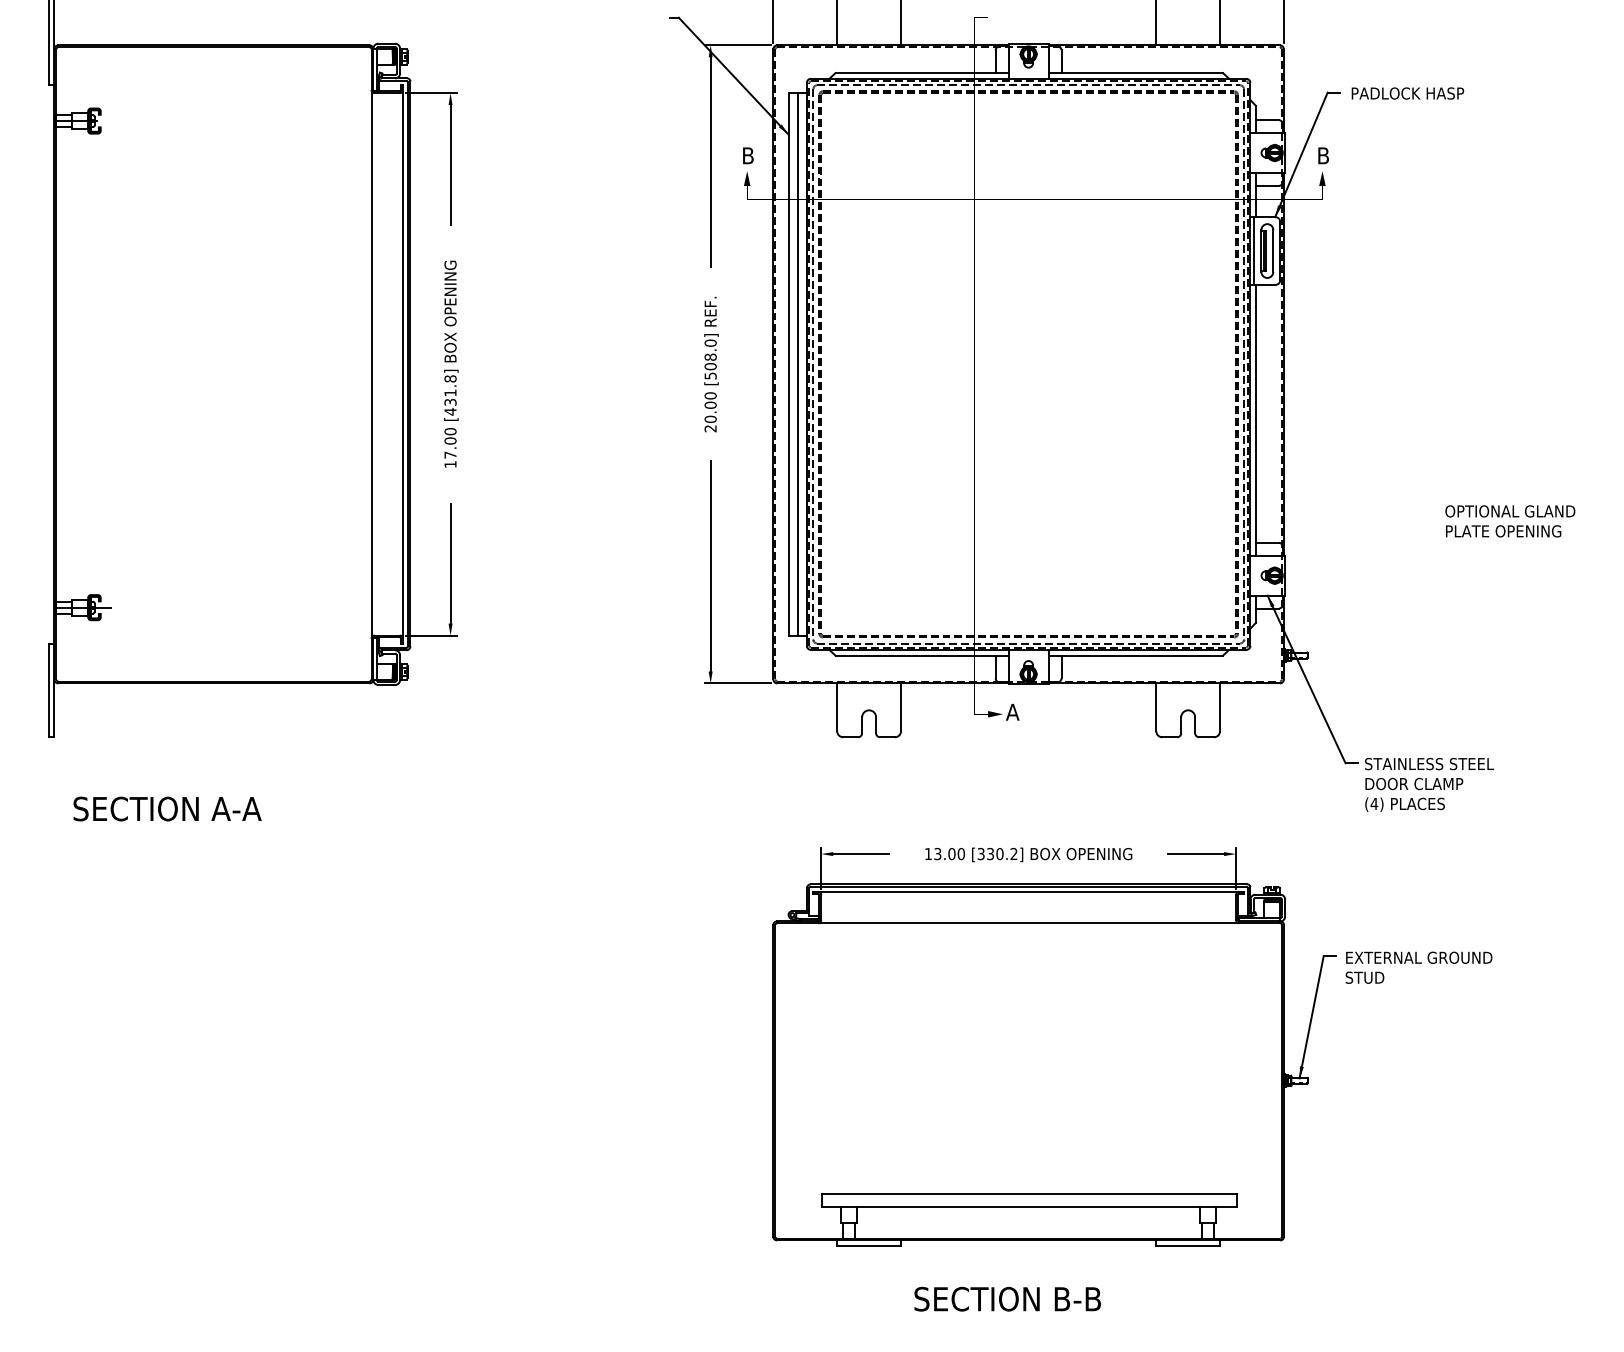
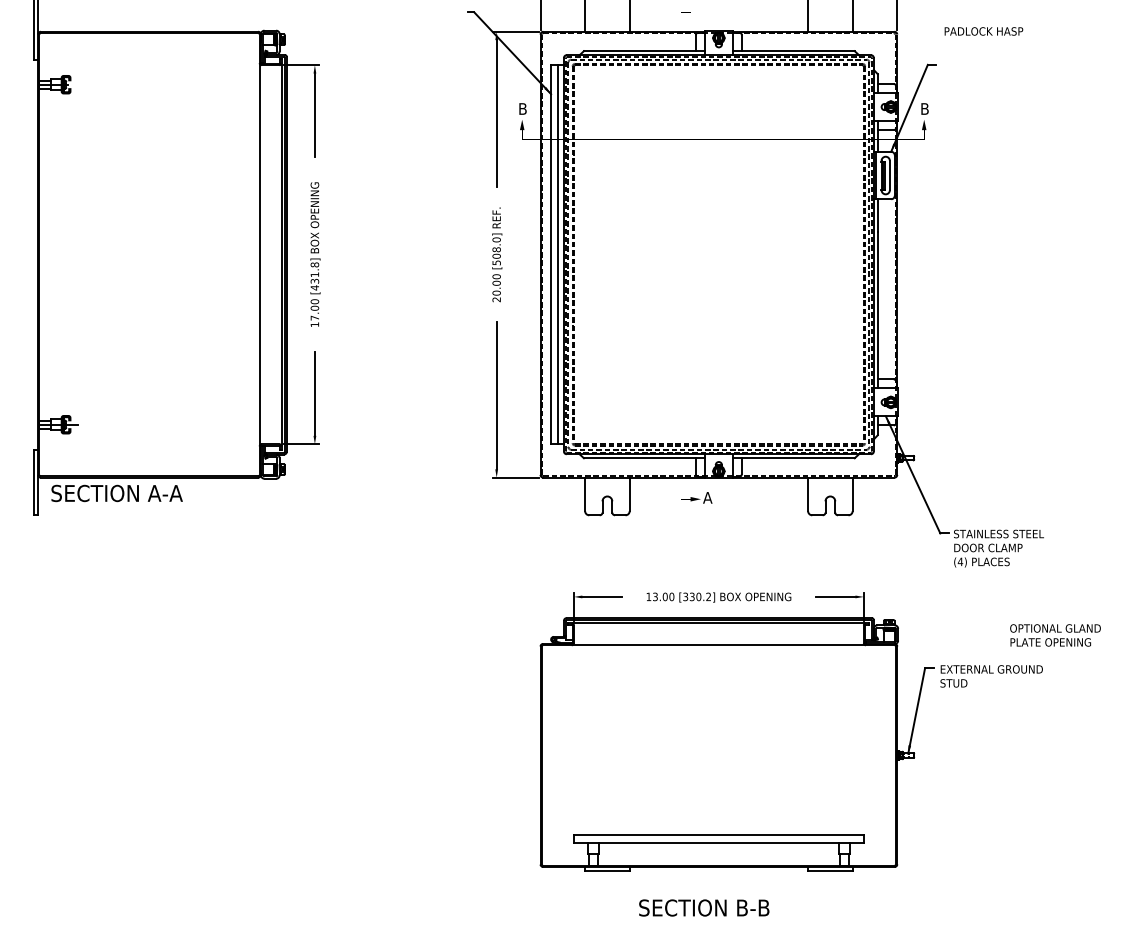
text: (1407, 93) -> (983, 31), moved
text: (1510, 521) -> (1055, 635), moved
text: (166, 809) -> (116, 493), moved

